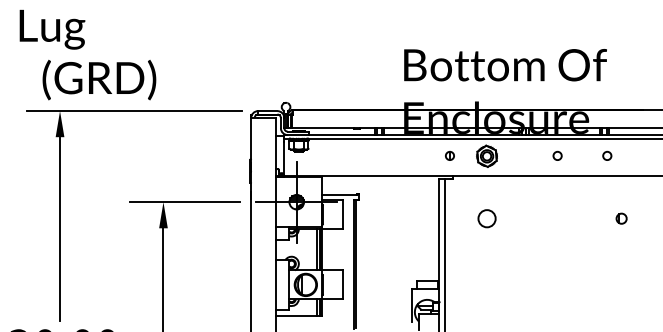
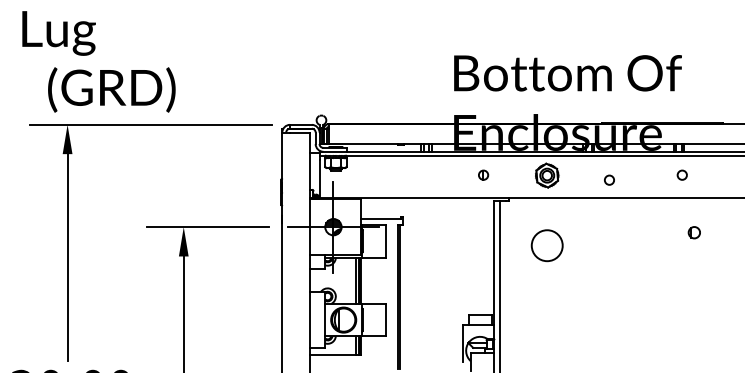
part: (449, 155) -> (483, 174), moved
circle: (557, 155) -> (609, 179), moved
circle: (486, 218) -> (546, 245), size x1.6
part: (620, 218) -> (693, 232), moved

